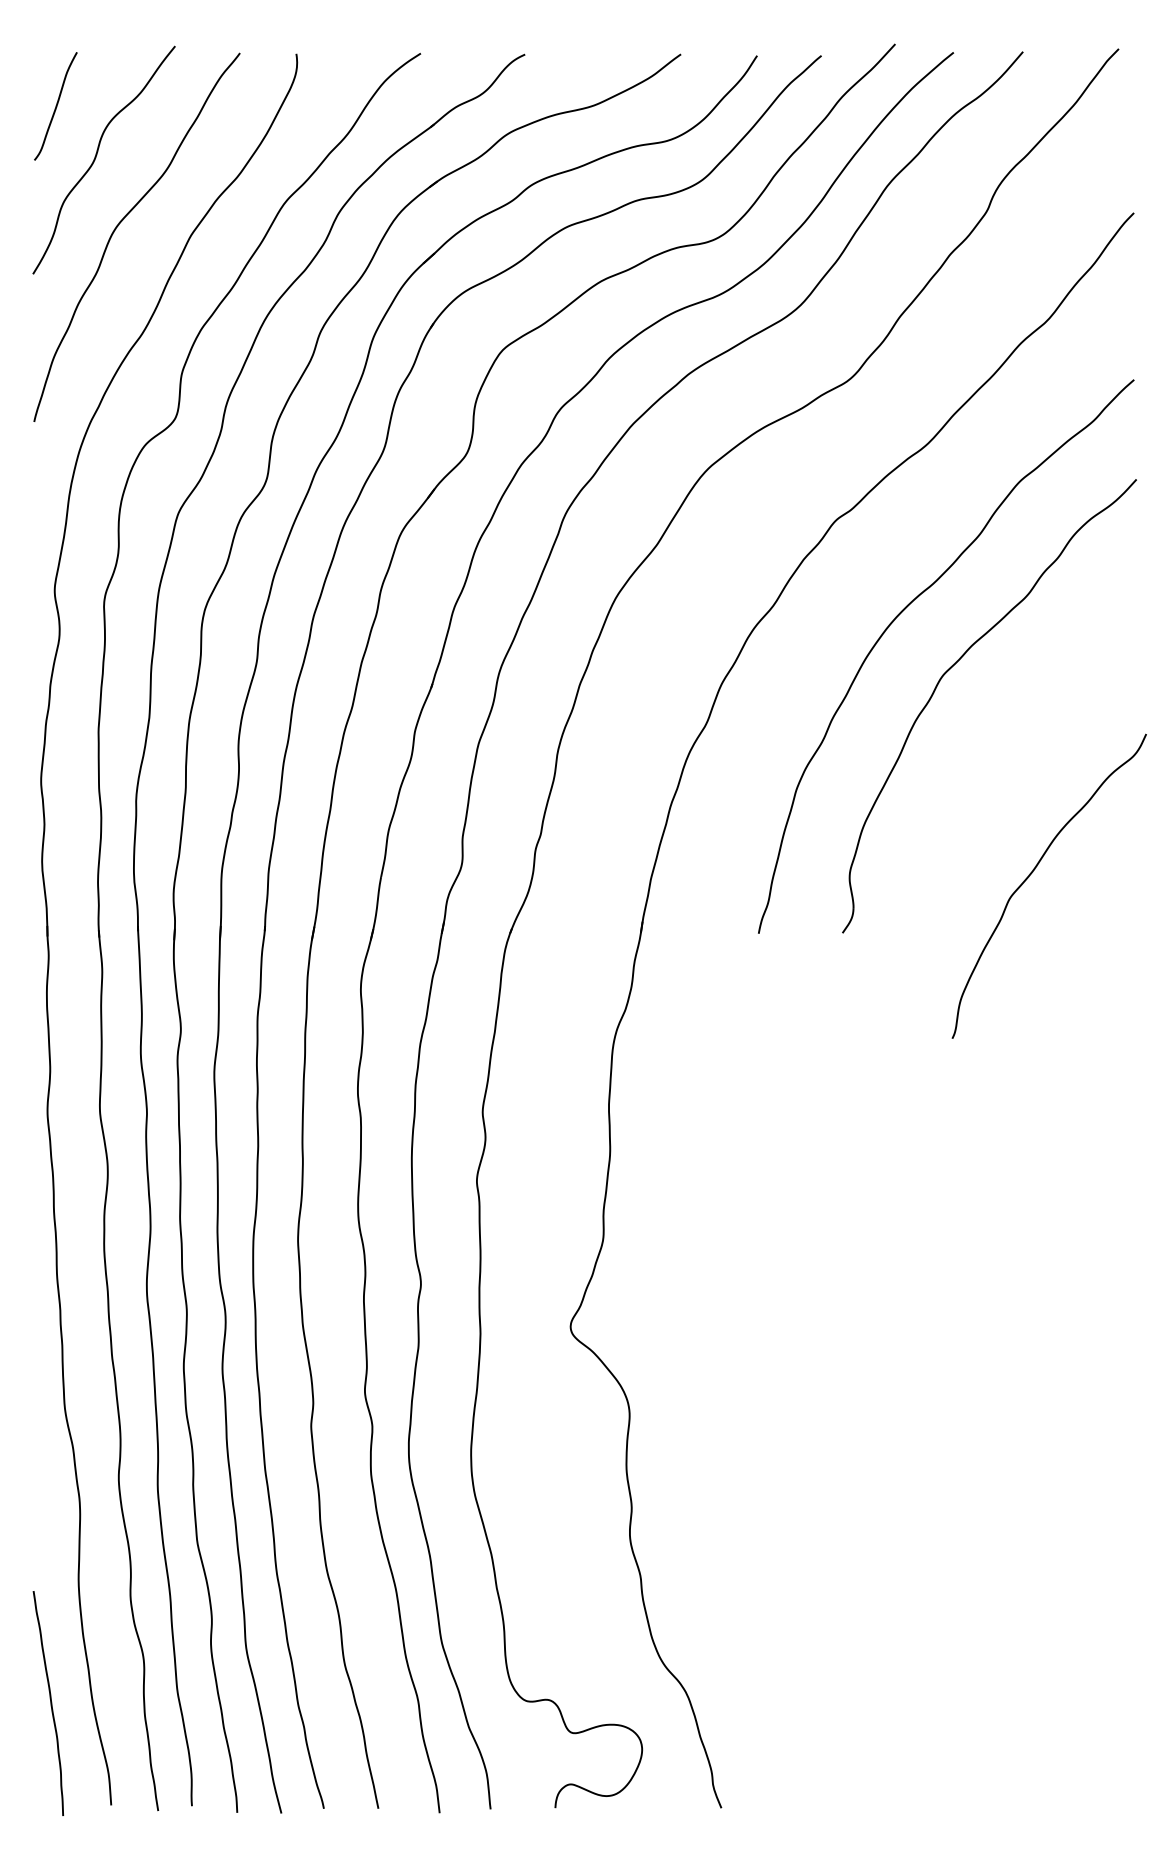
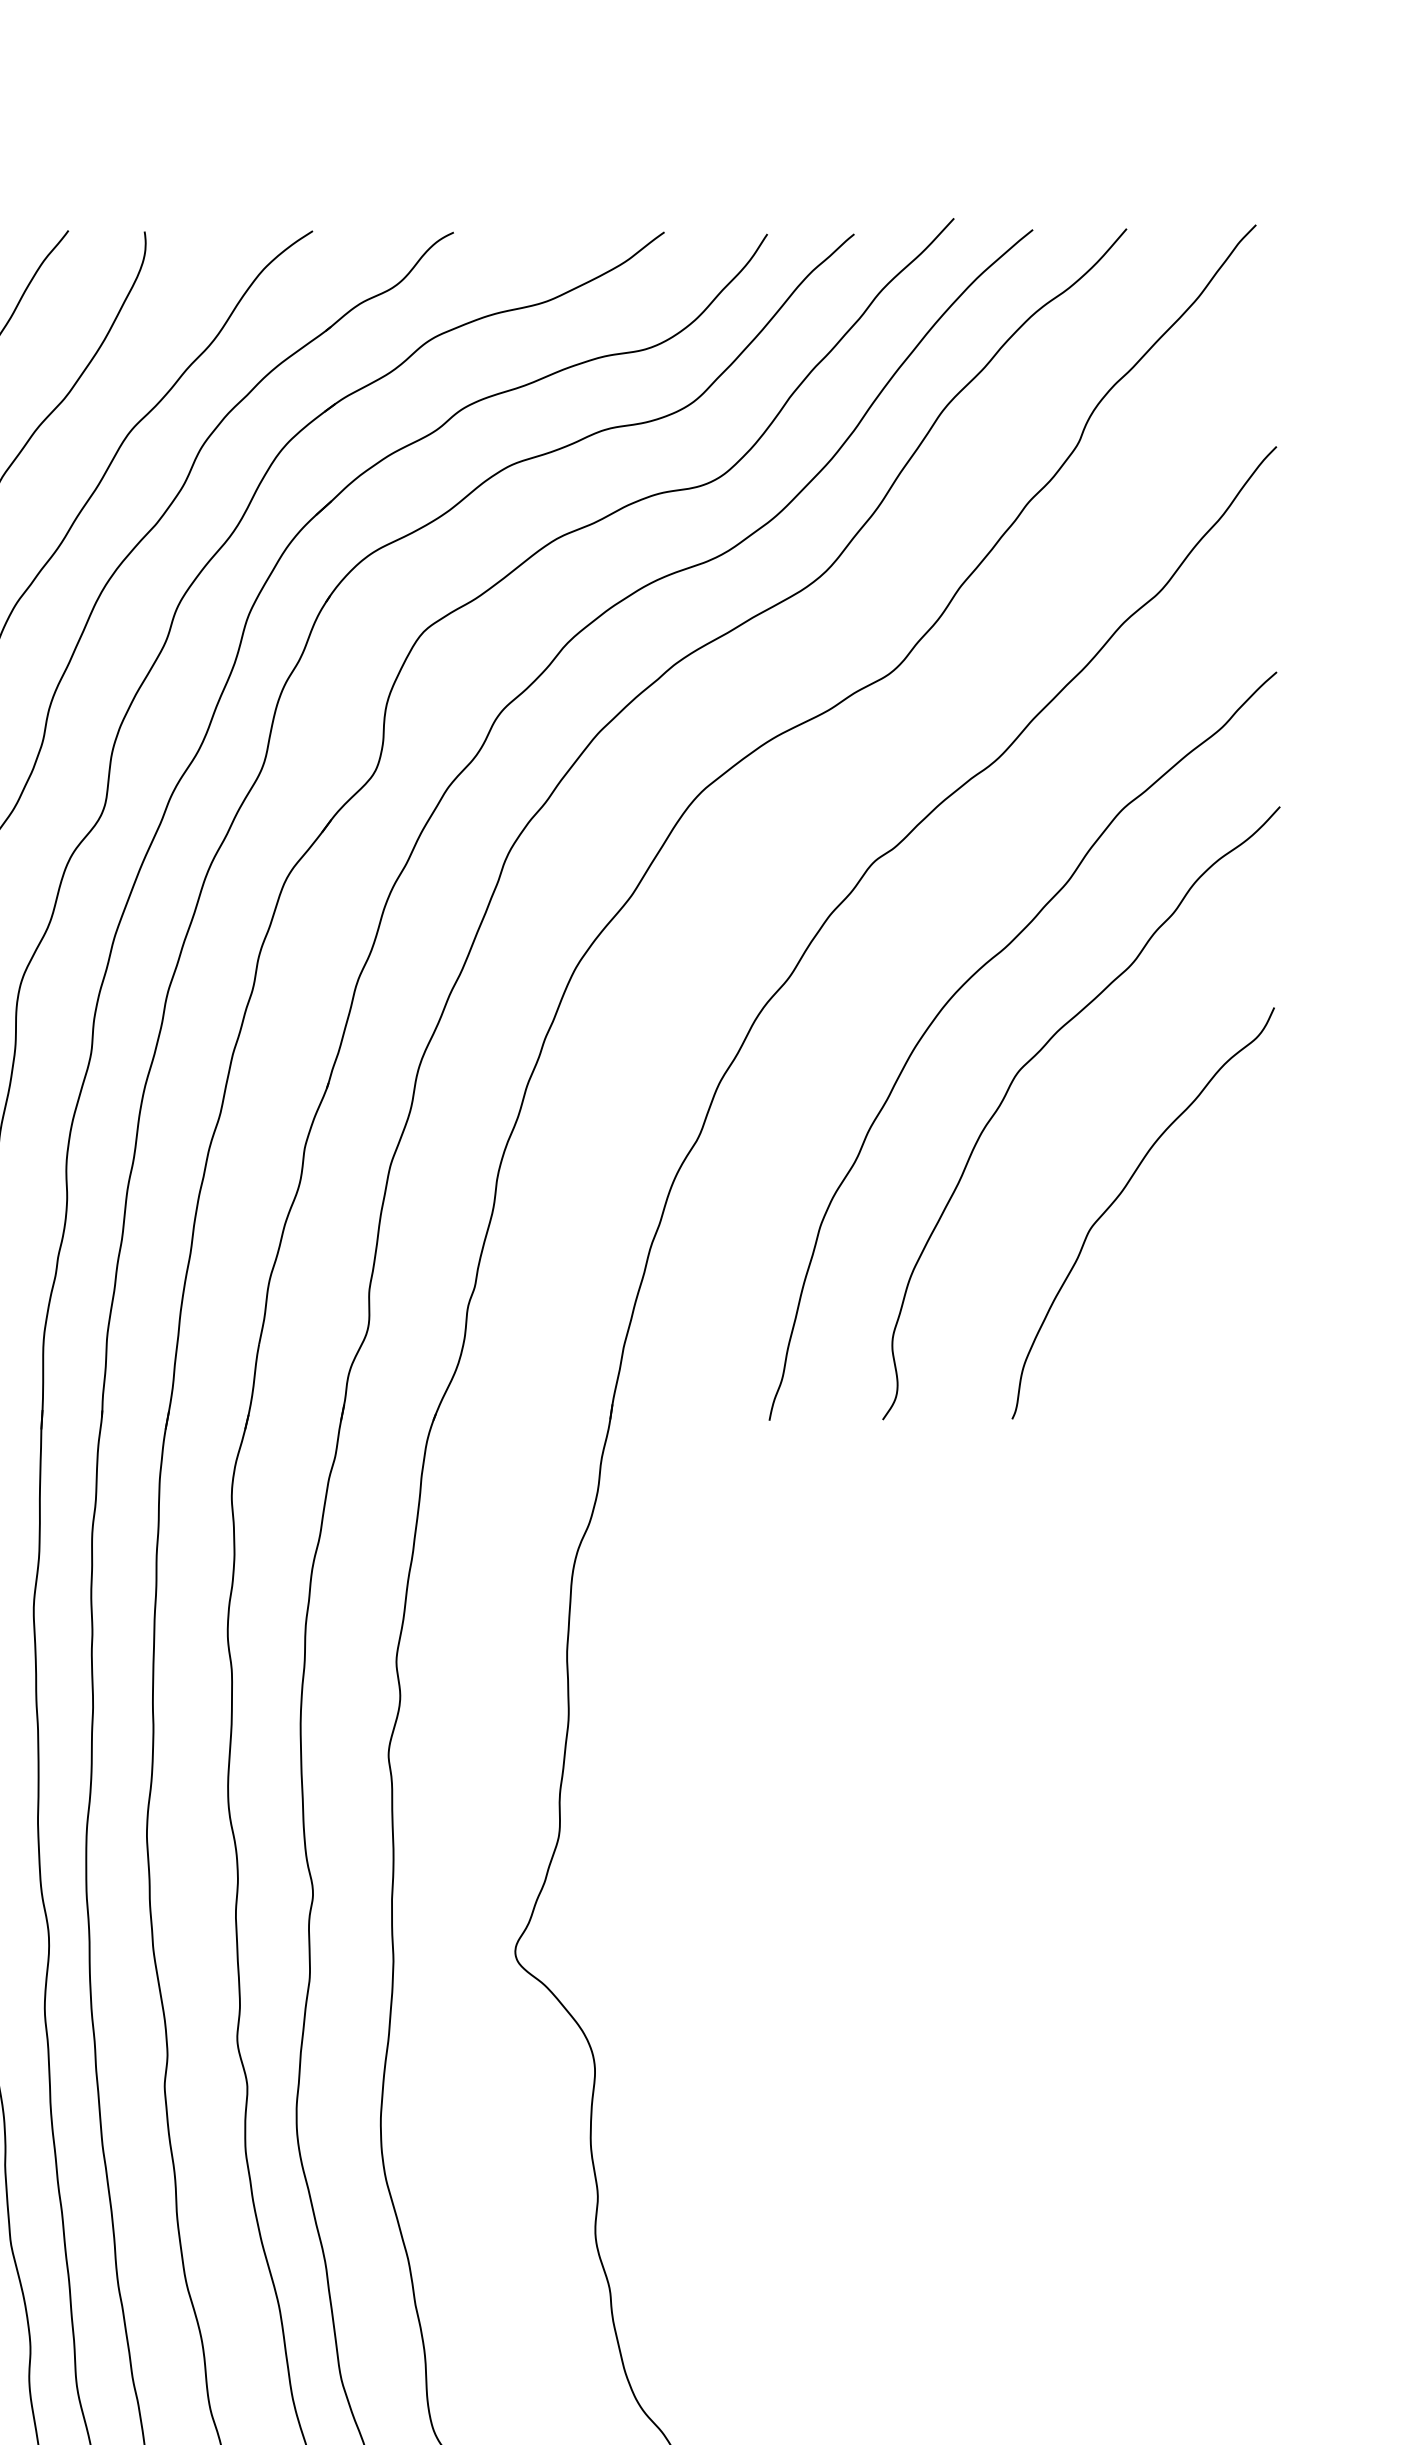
curve: (1033, 872) -> (1121, 1194), moved

